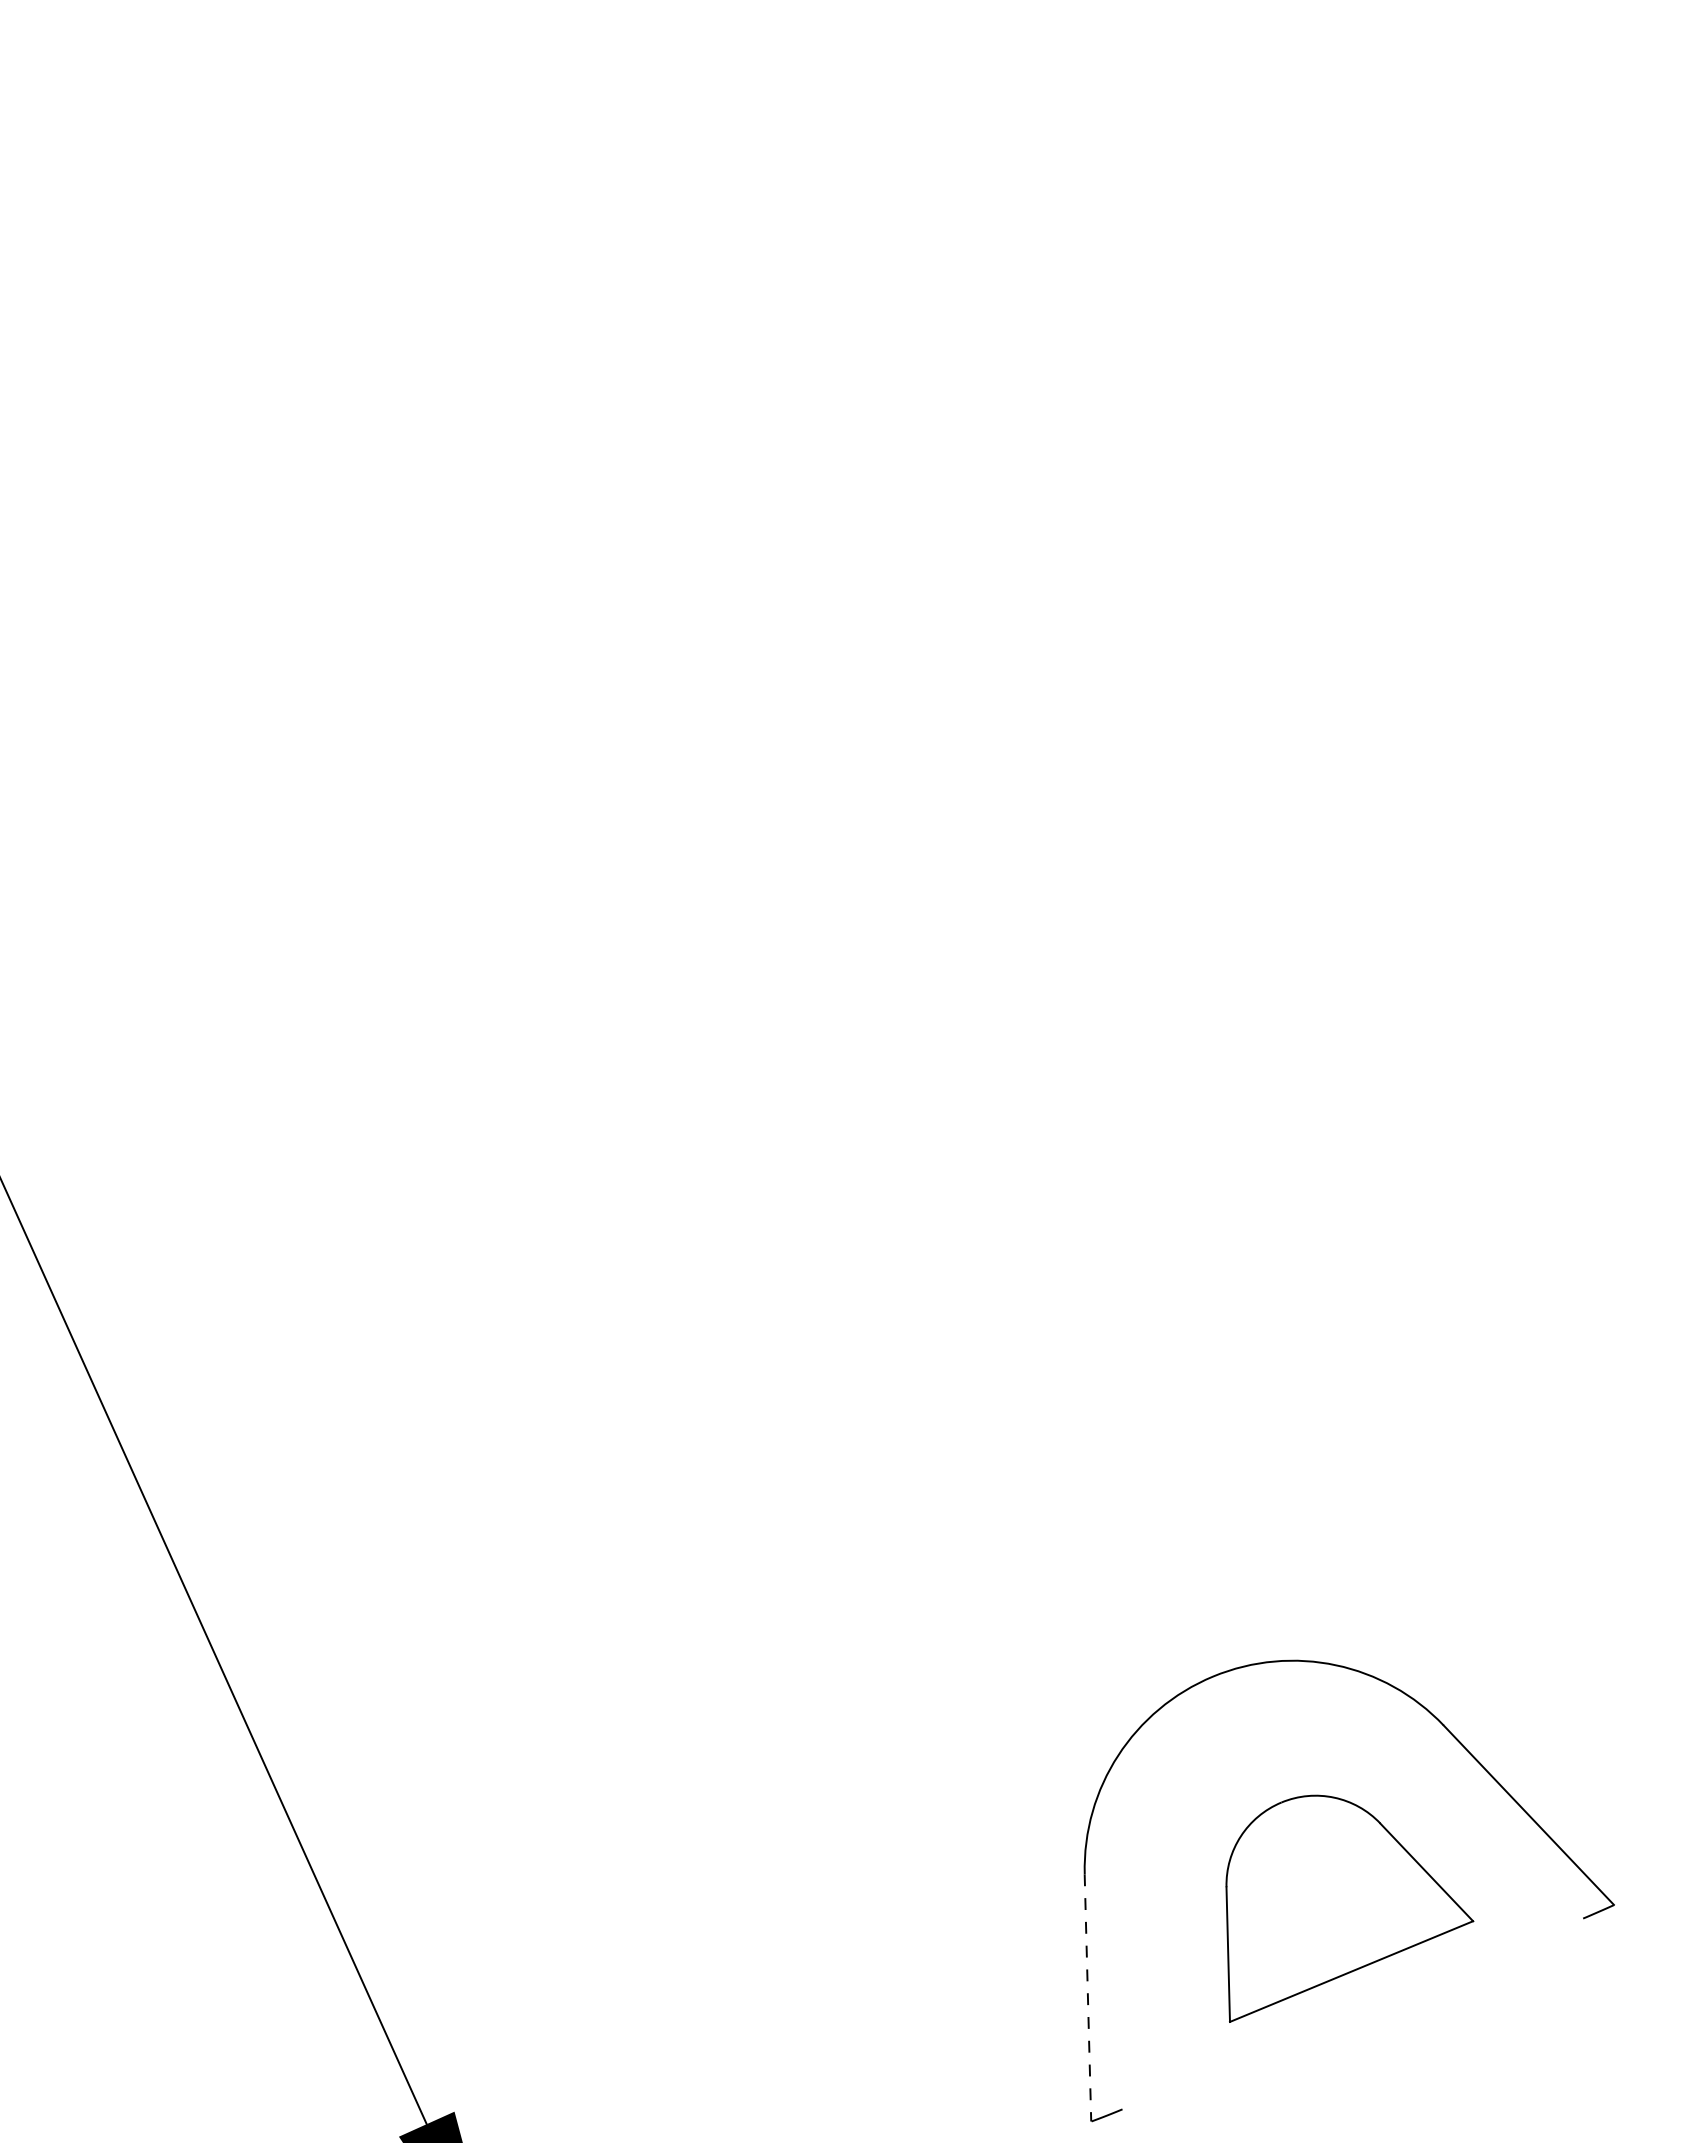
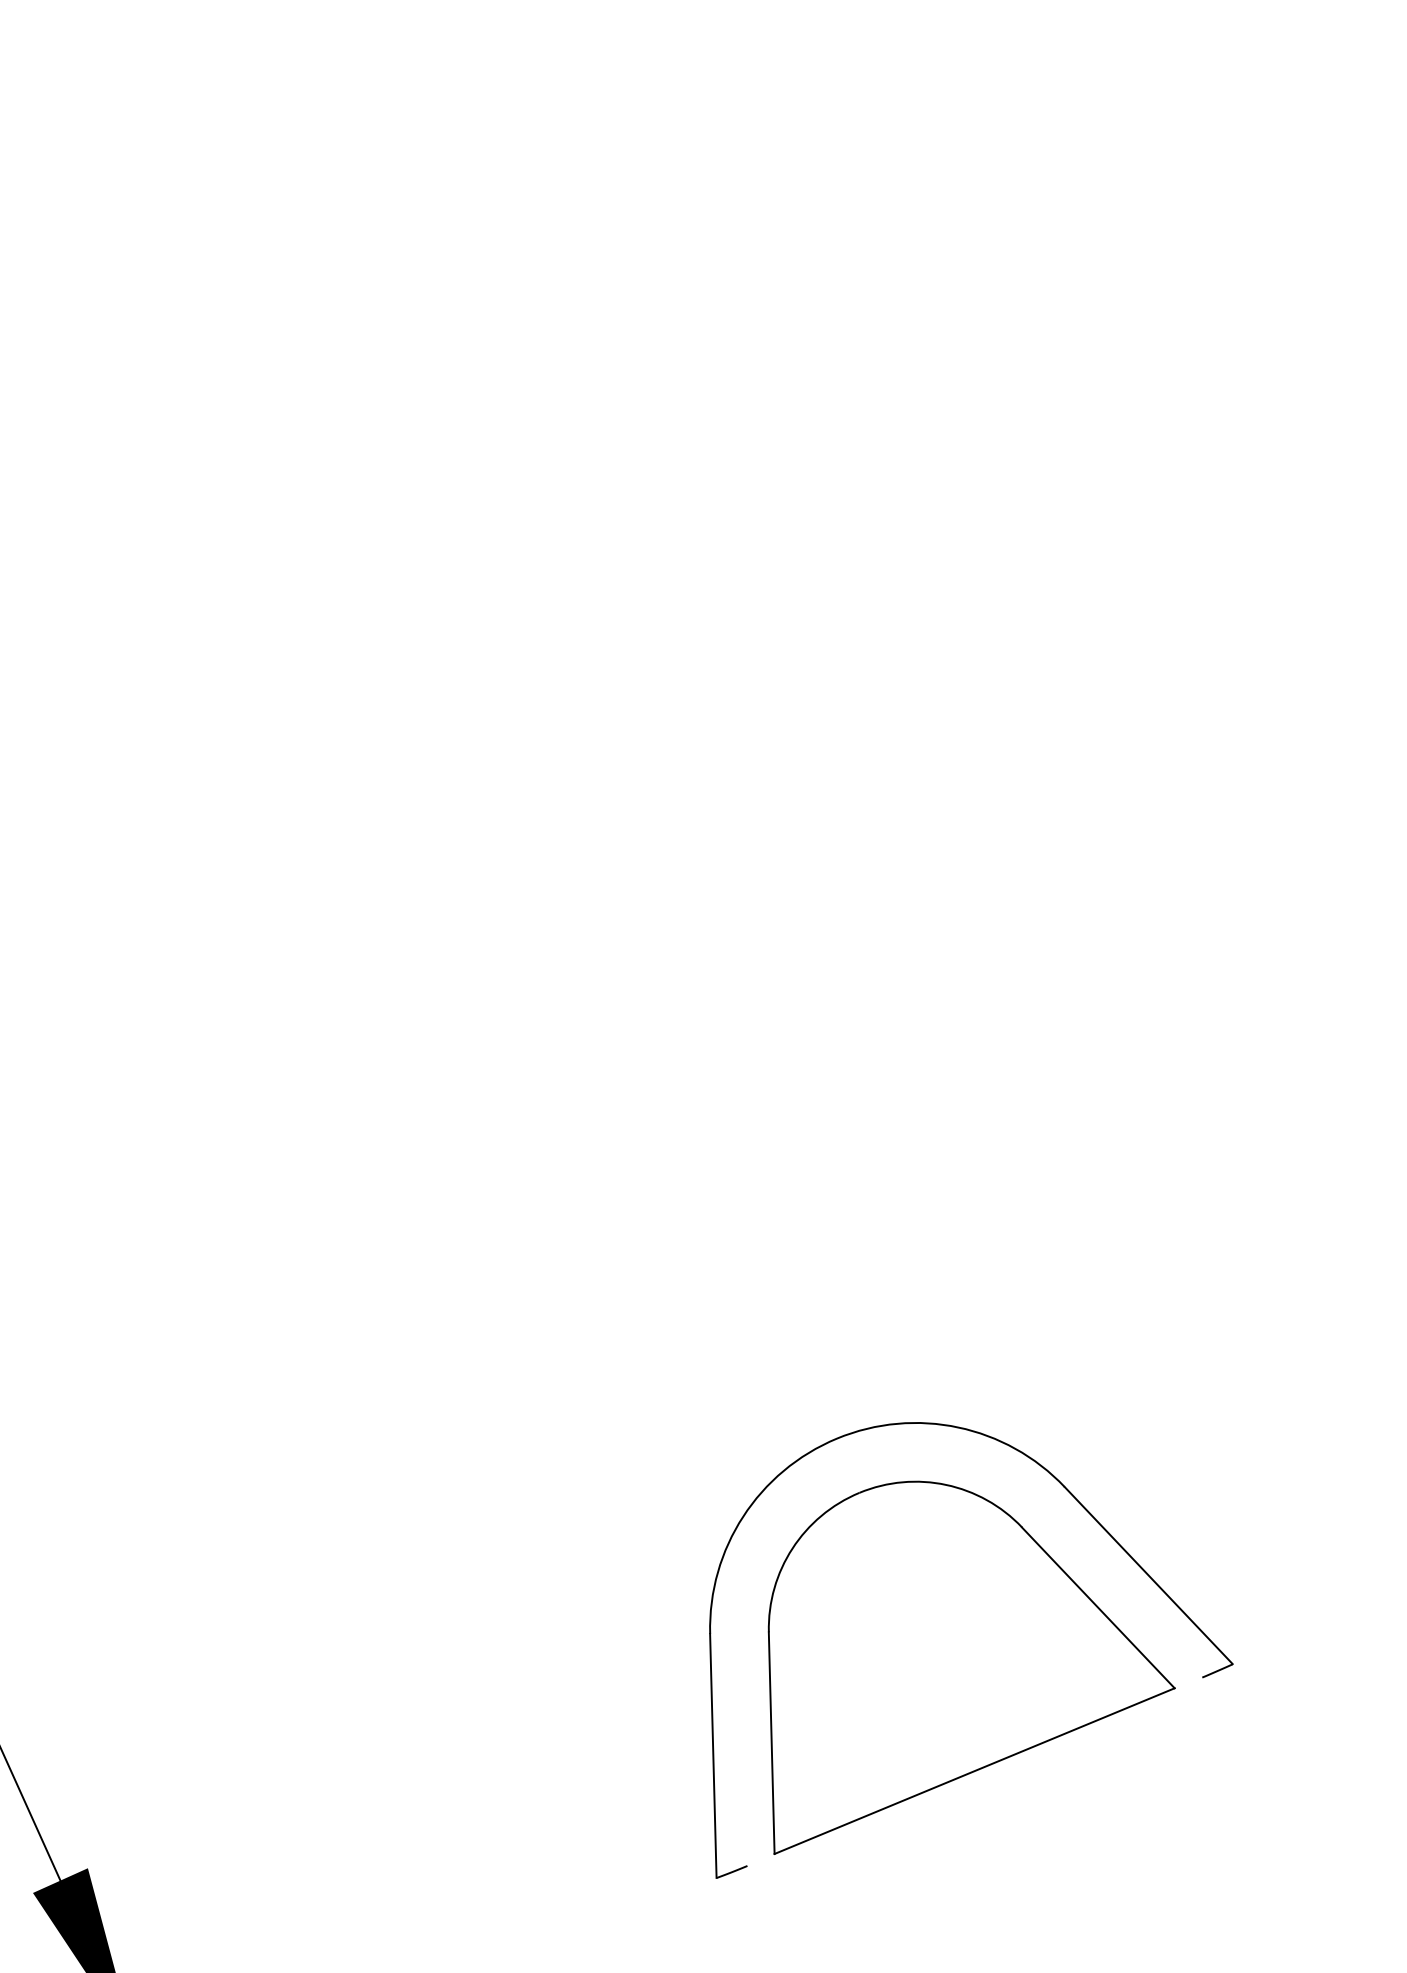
part: (1349, 1908) -> (971, 1667), size x1.67
line: (1087, 1997) -> (712, 1755), dashed -> solid

